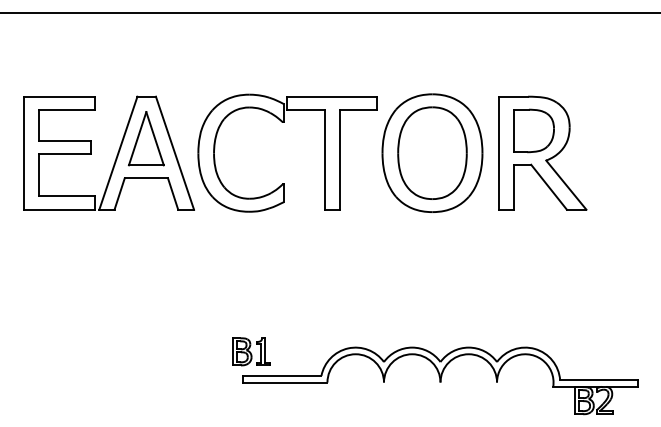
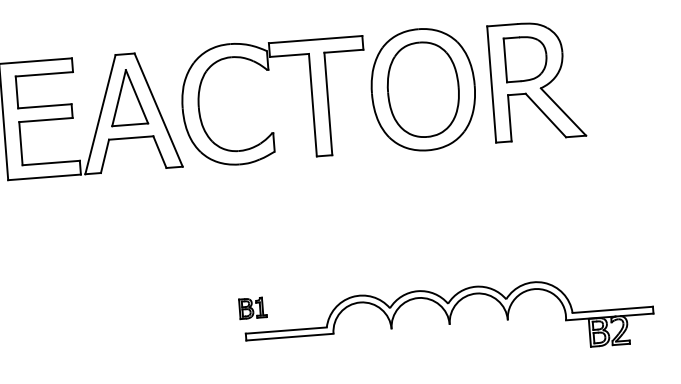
part: (251, 351) -> (252, 307), size x0.7

